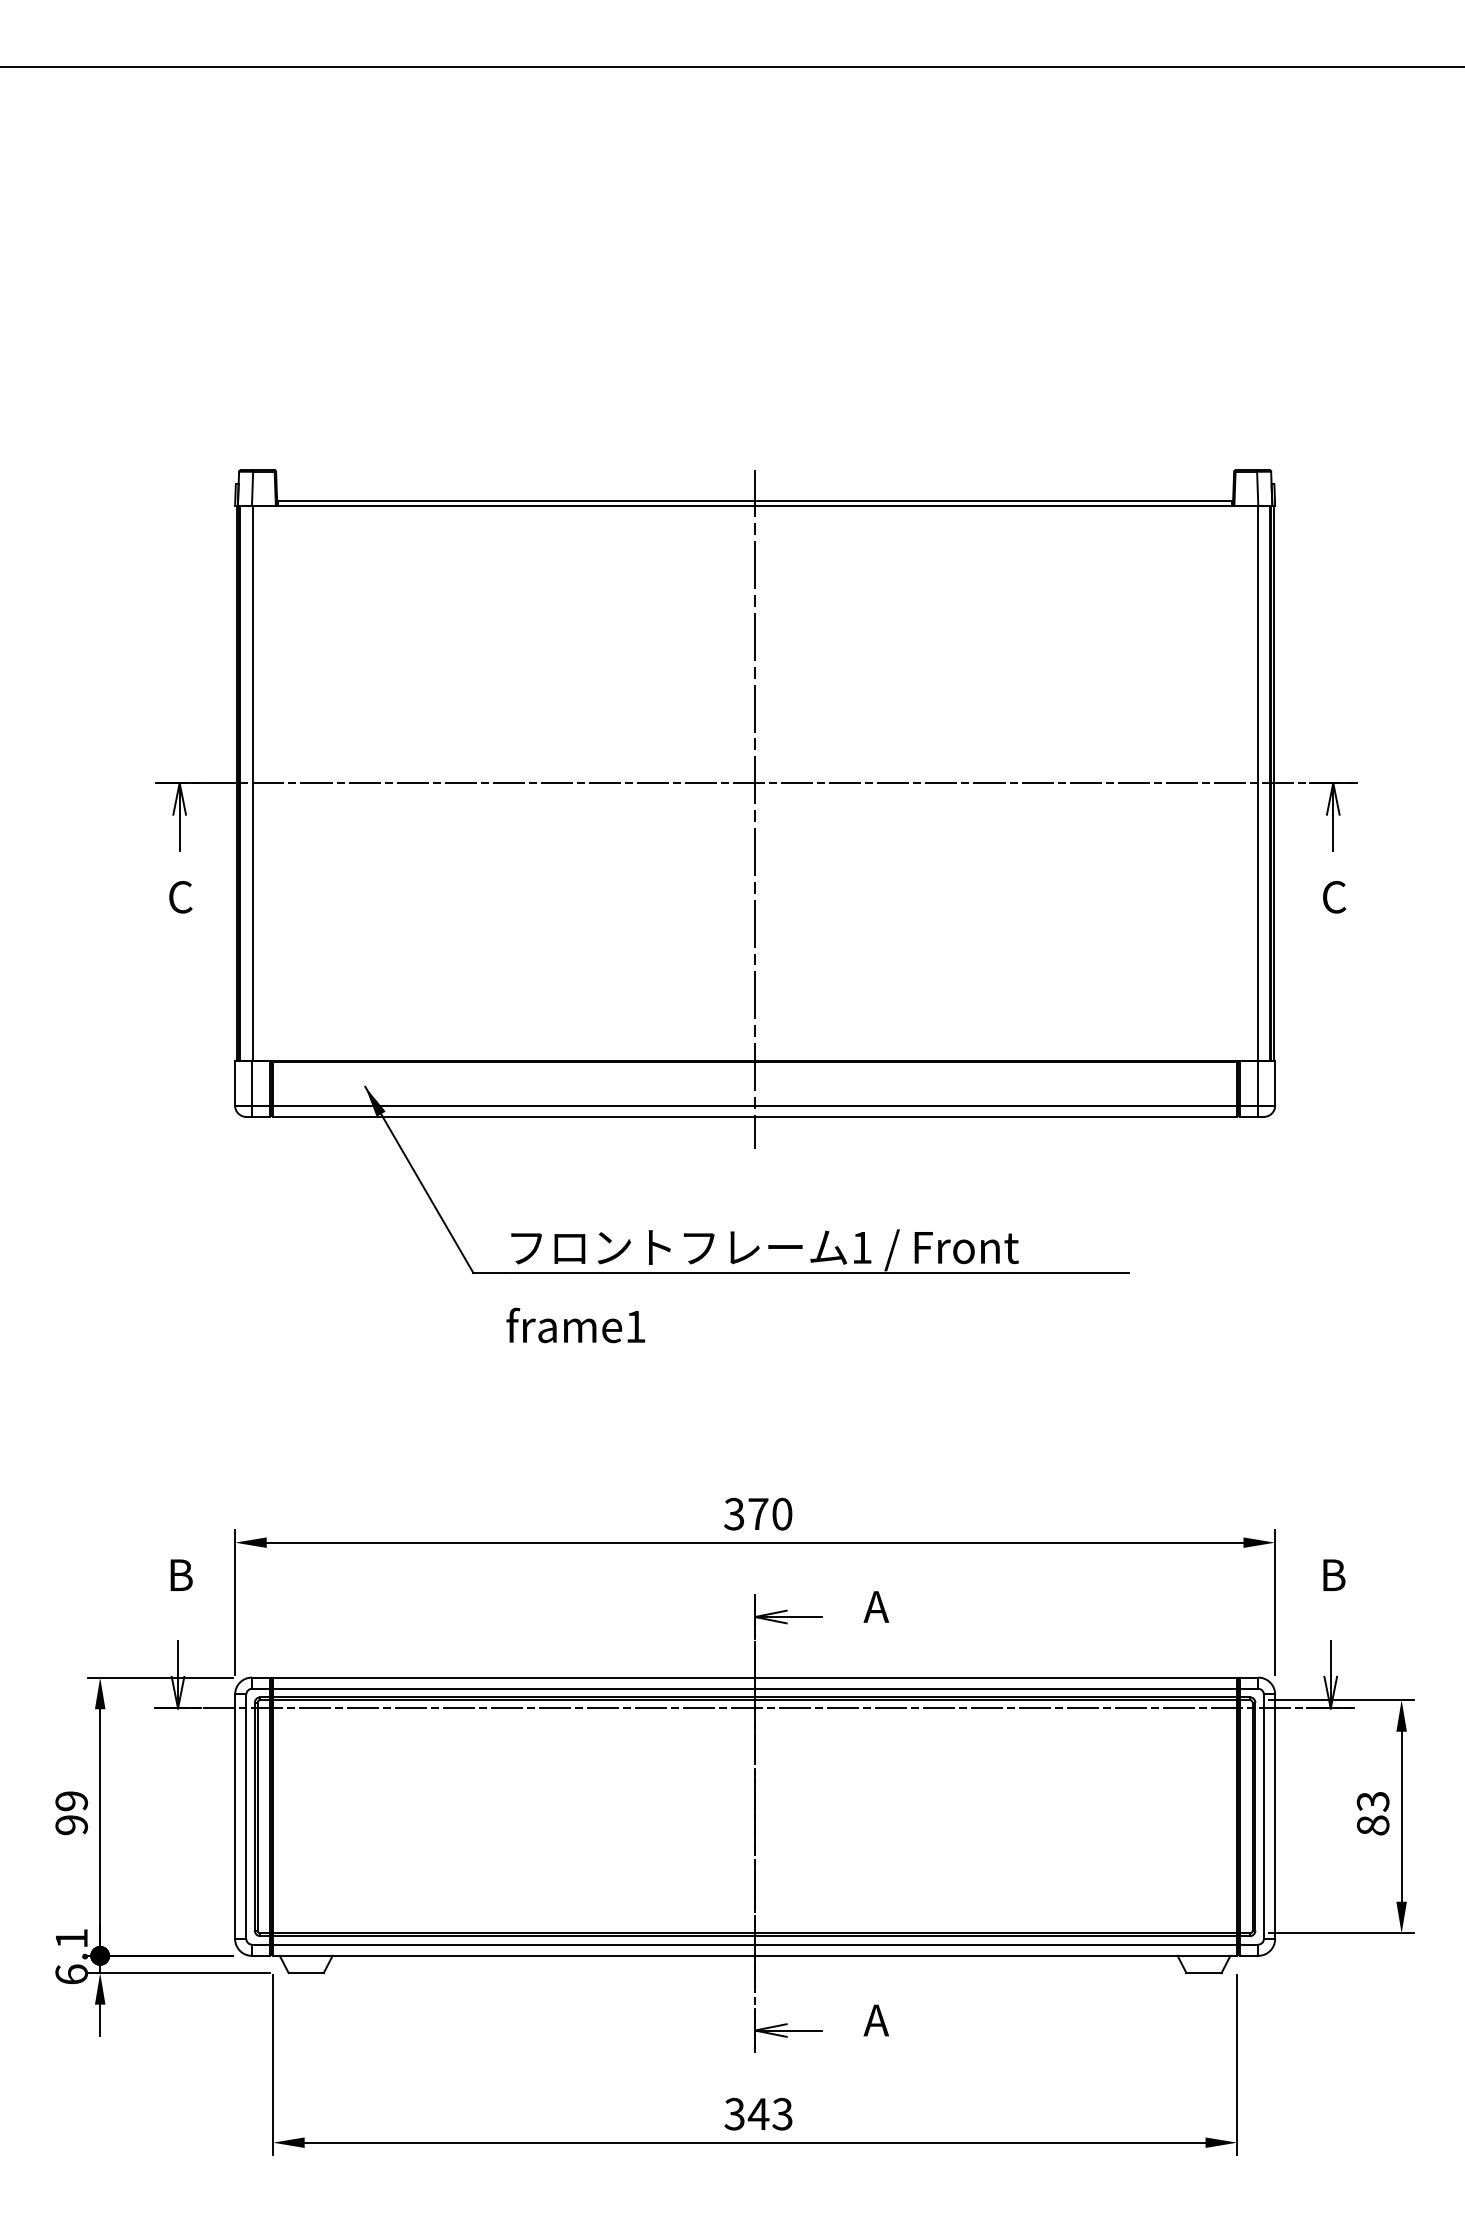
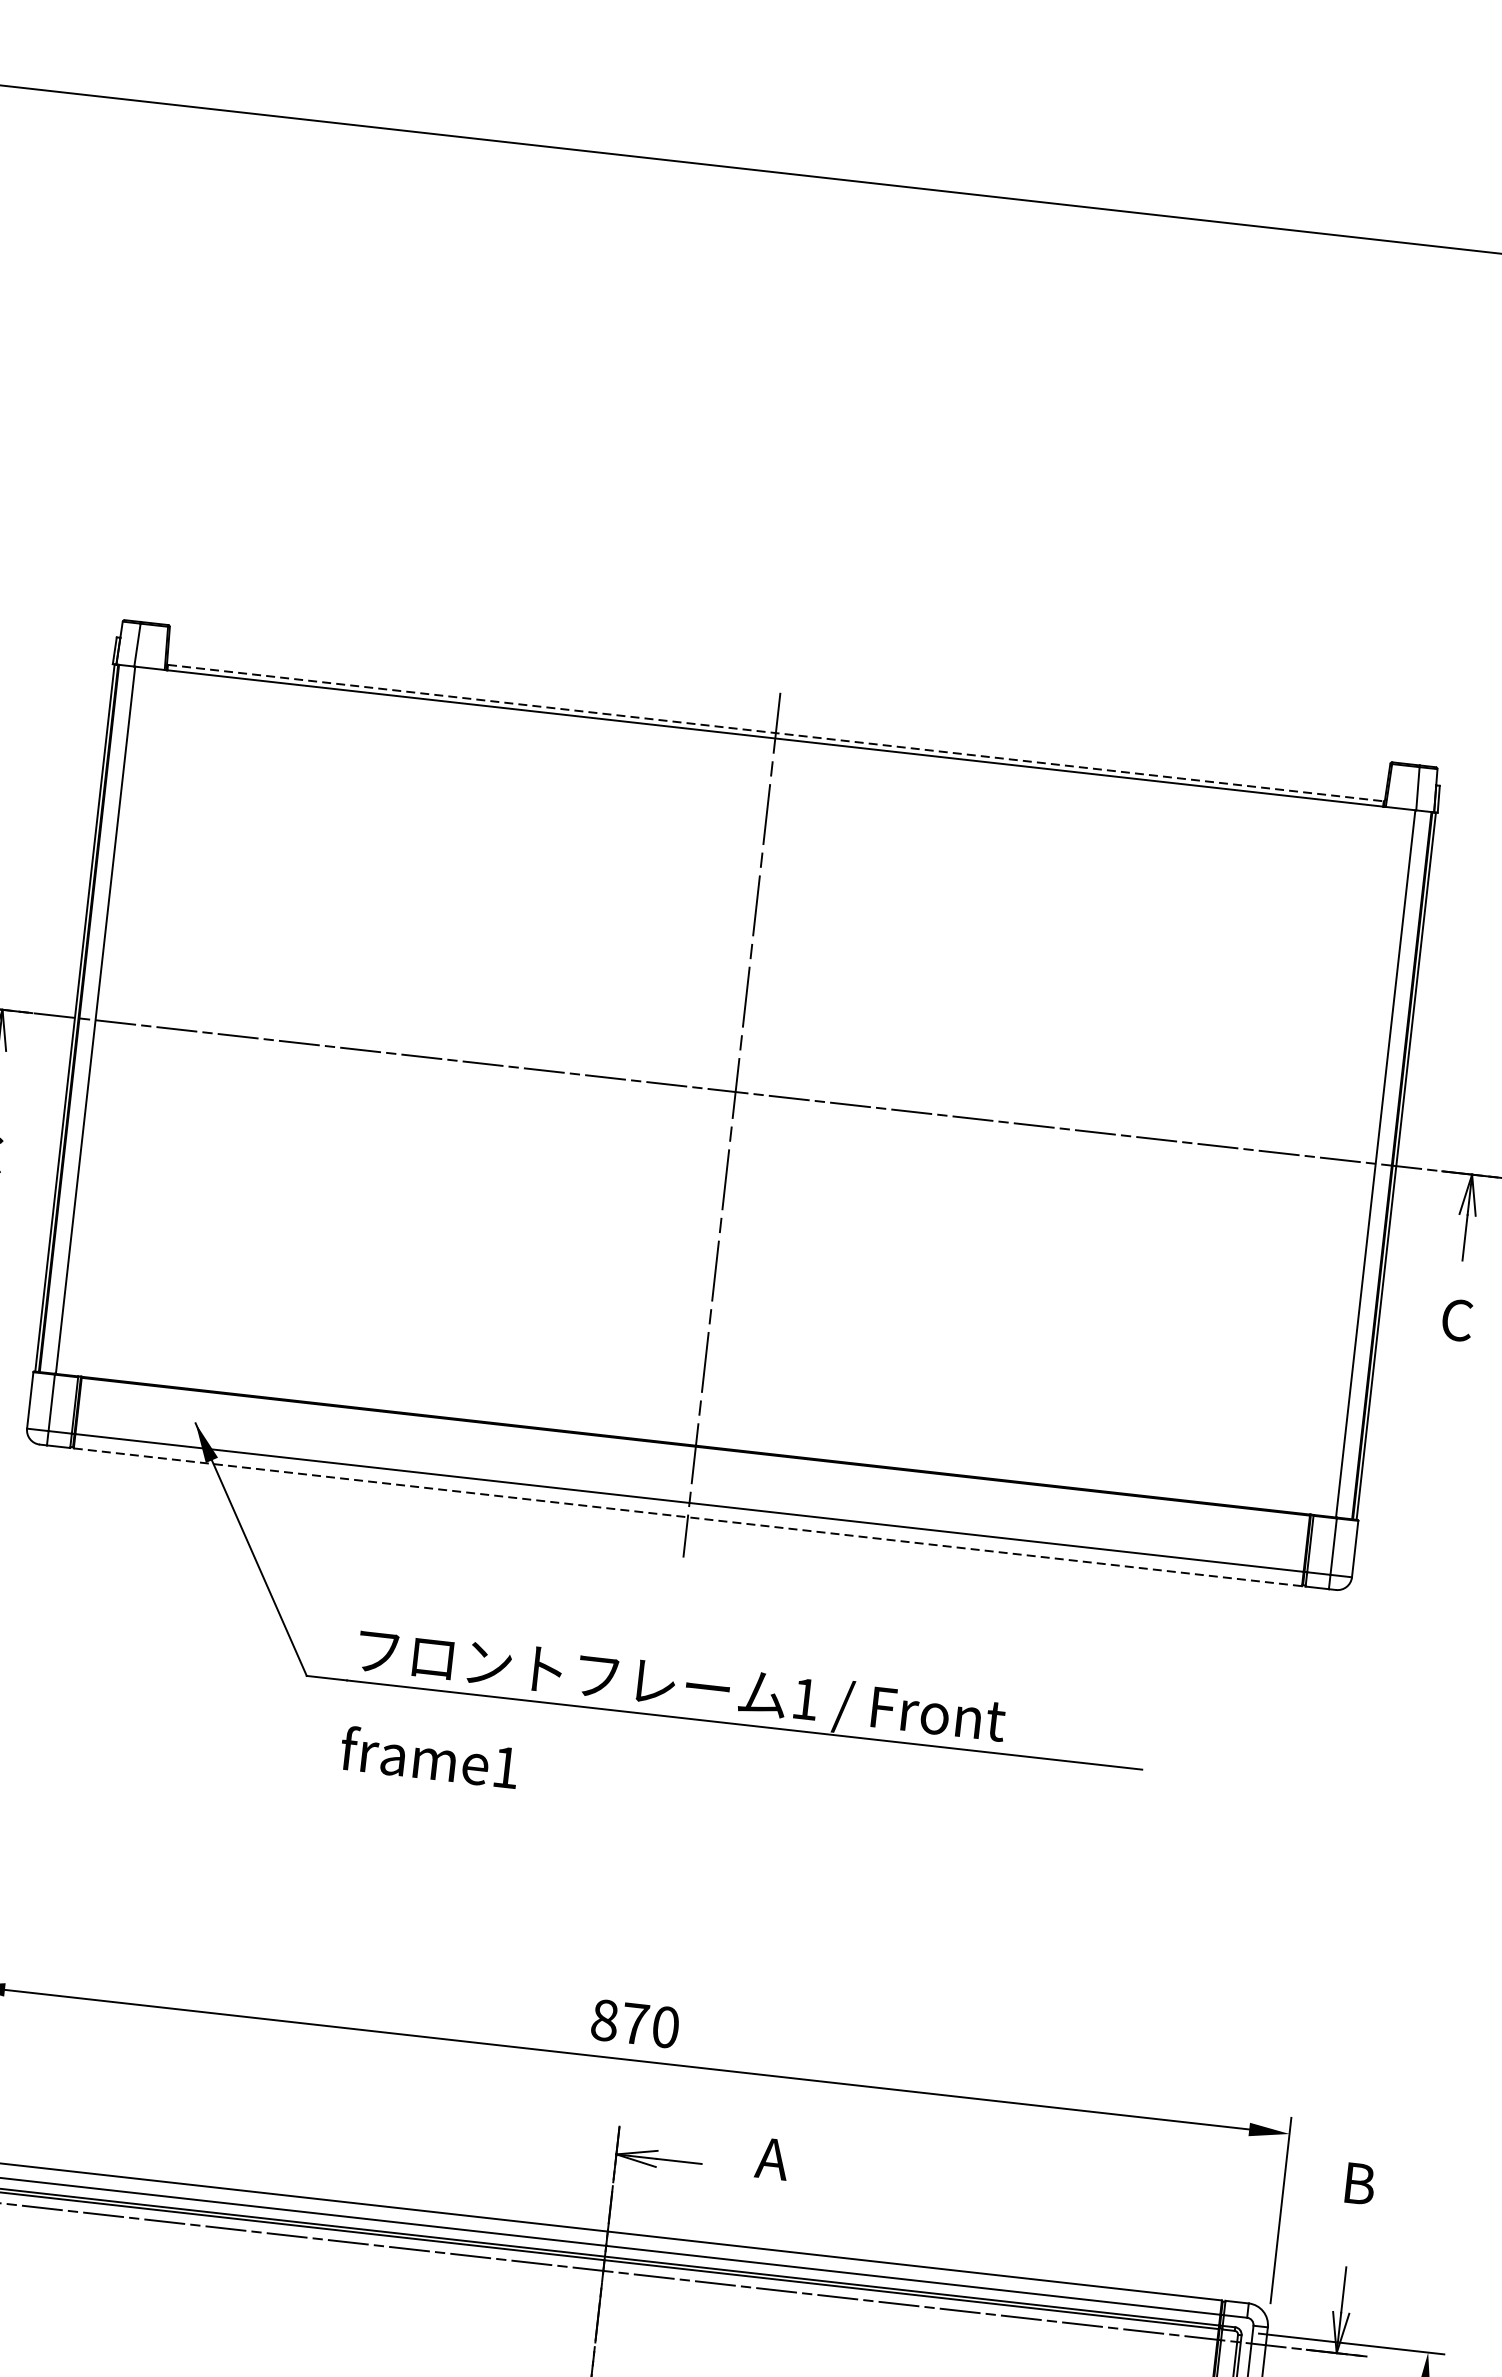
line: (755, 501) -> (776, 733), solid -> dashed
line: (755, 1116) -> (688, 1516), solid -> dashed
text: (734, 1513) -> (604, 2019), 370 -> 870

